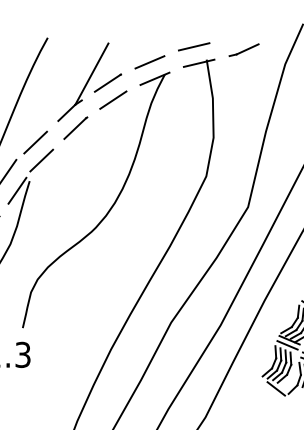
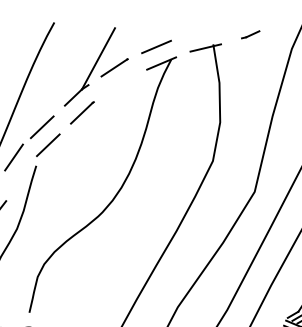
line: (194, 46) -> (201, 31), removed
part: (243, 49) -> (250, 34), size x0.6
line: (113, 99) -> (120, 84), removed
line: (17, 190) -> (24, 175), removed

